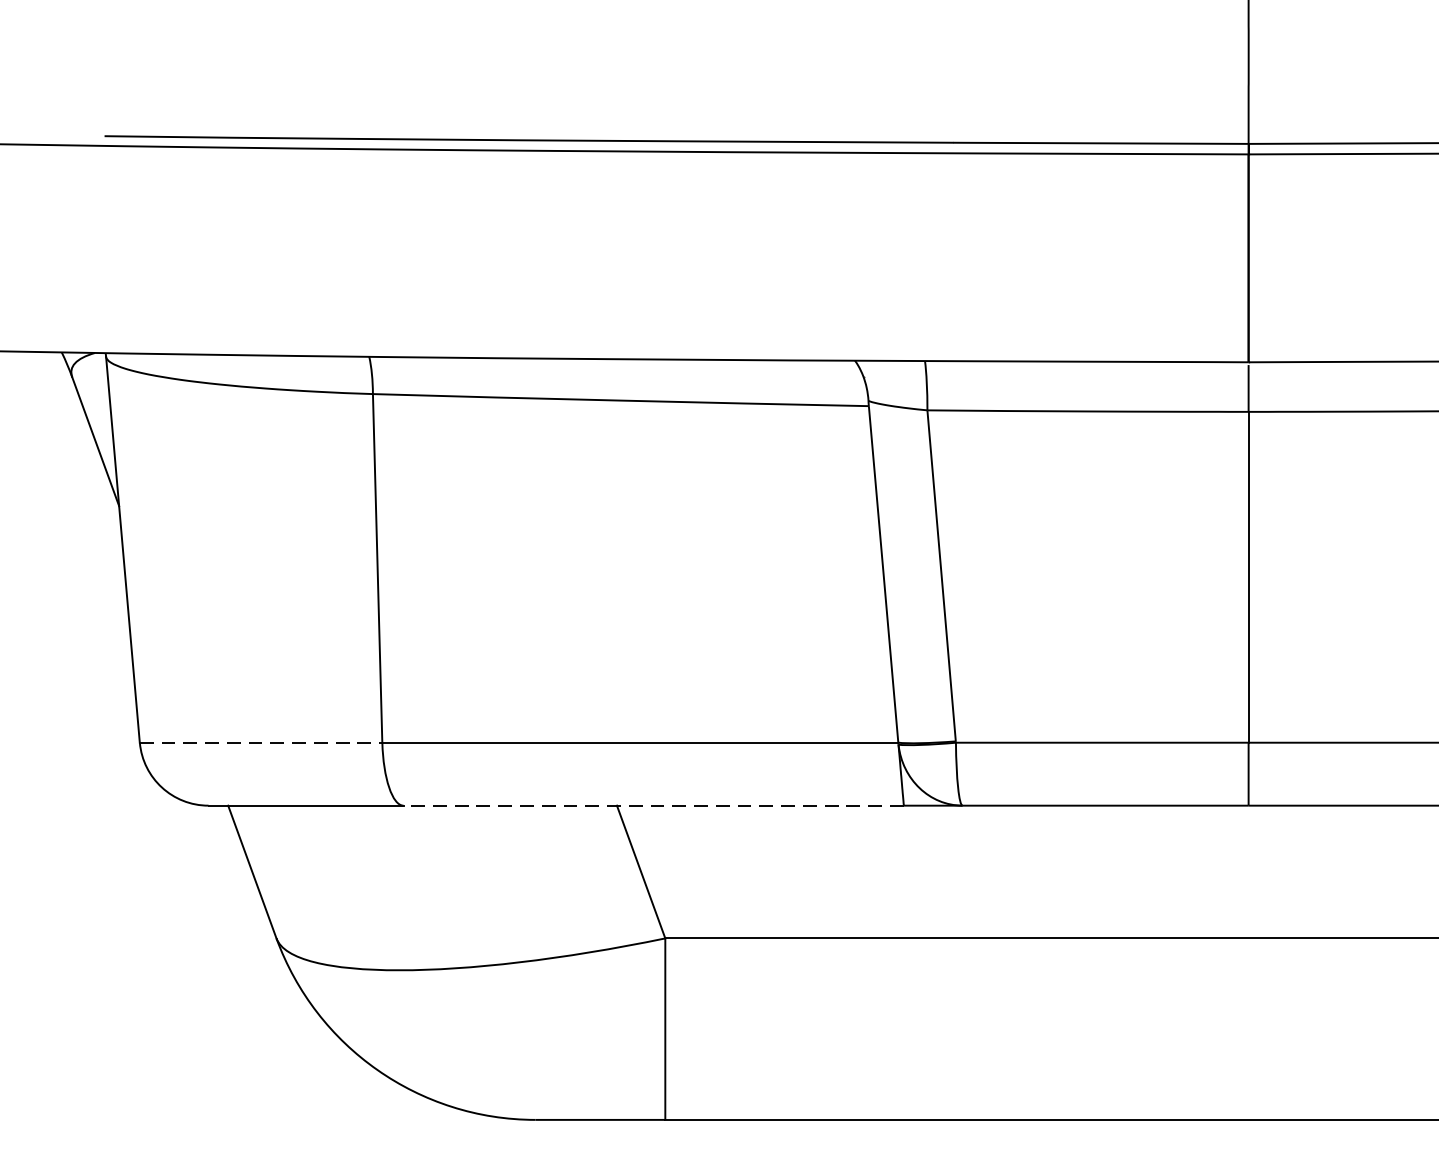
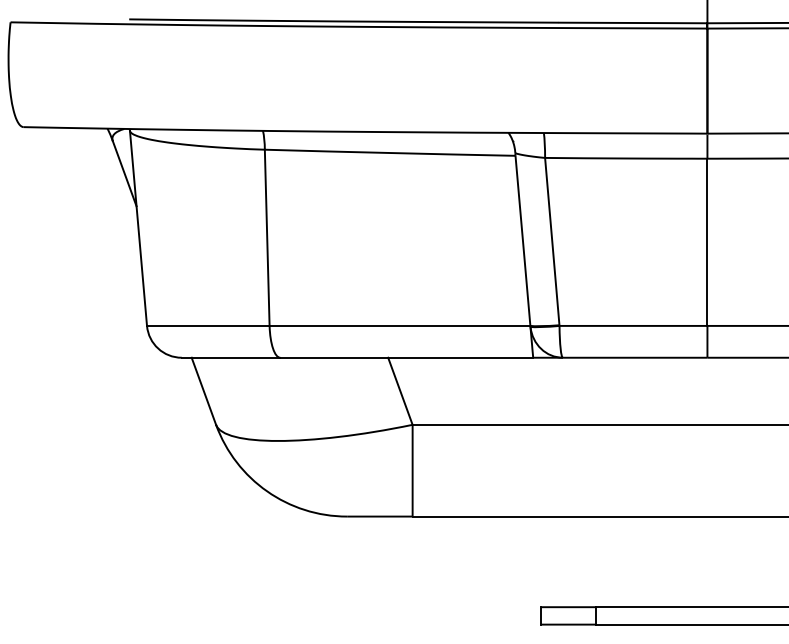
line: (261, 741) -> (208, 325), dashed -> solid
line: (653, 805) -> (406, 357), dashed -> solid

